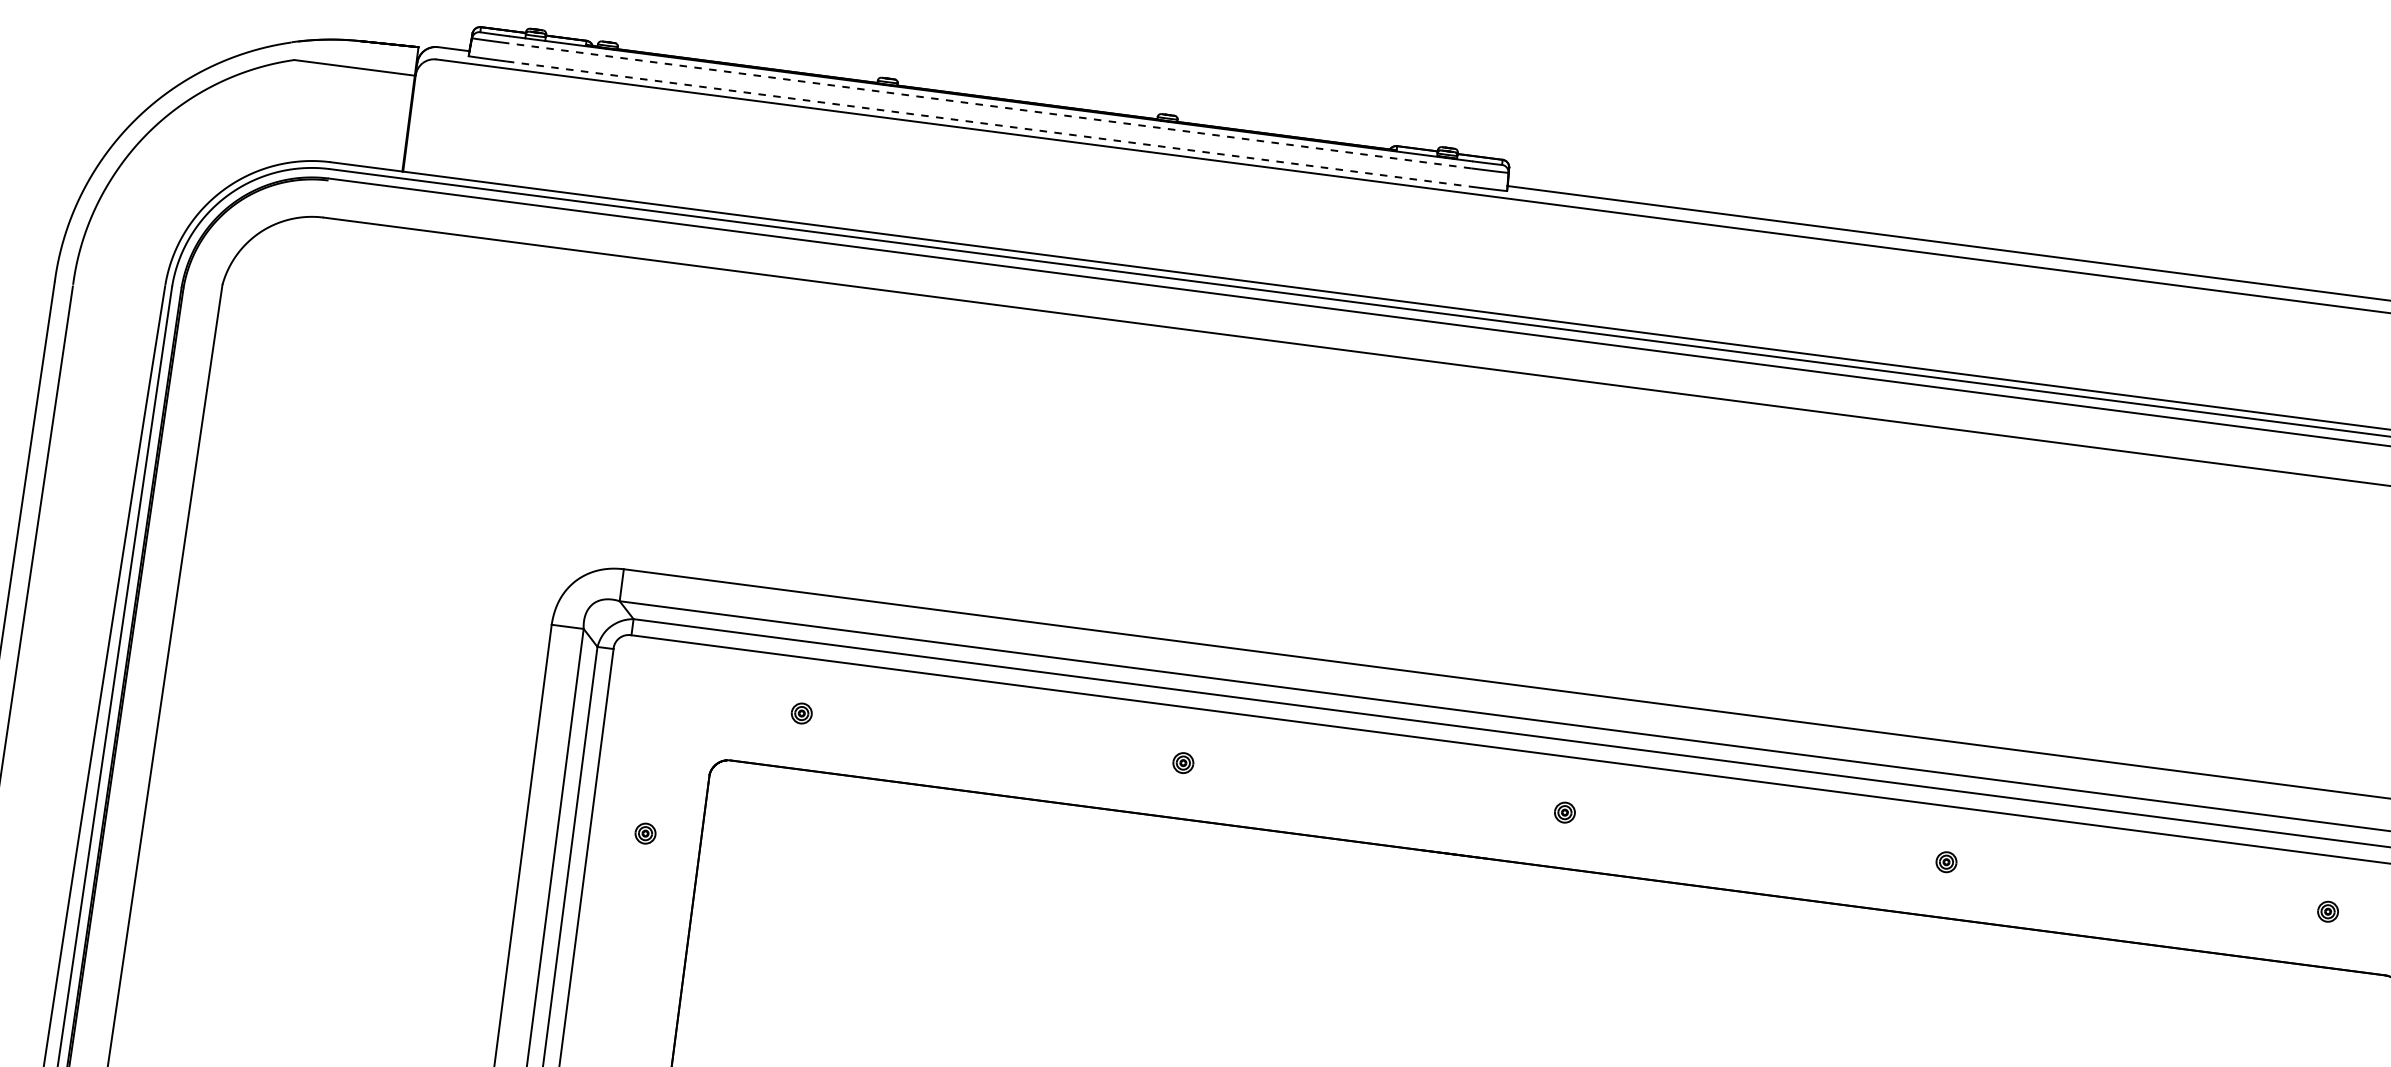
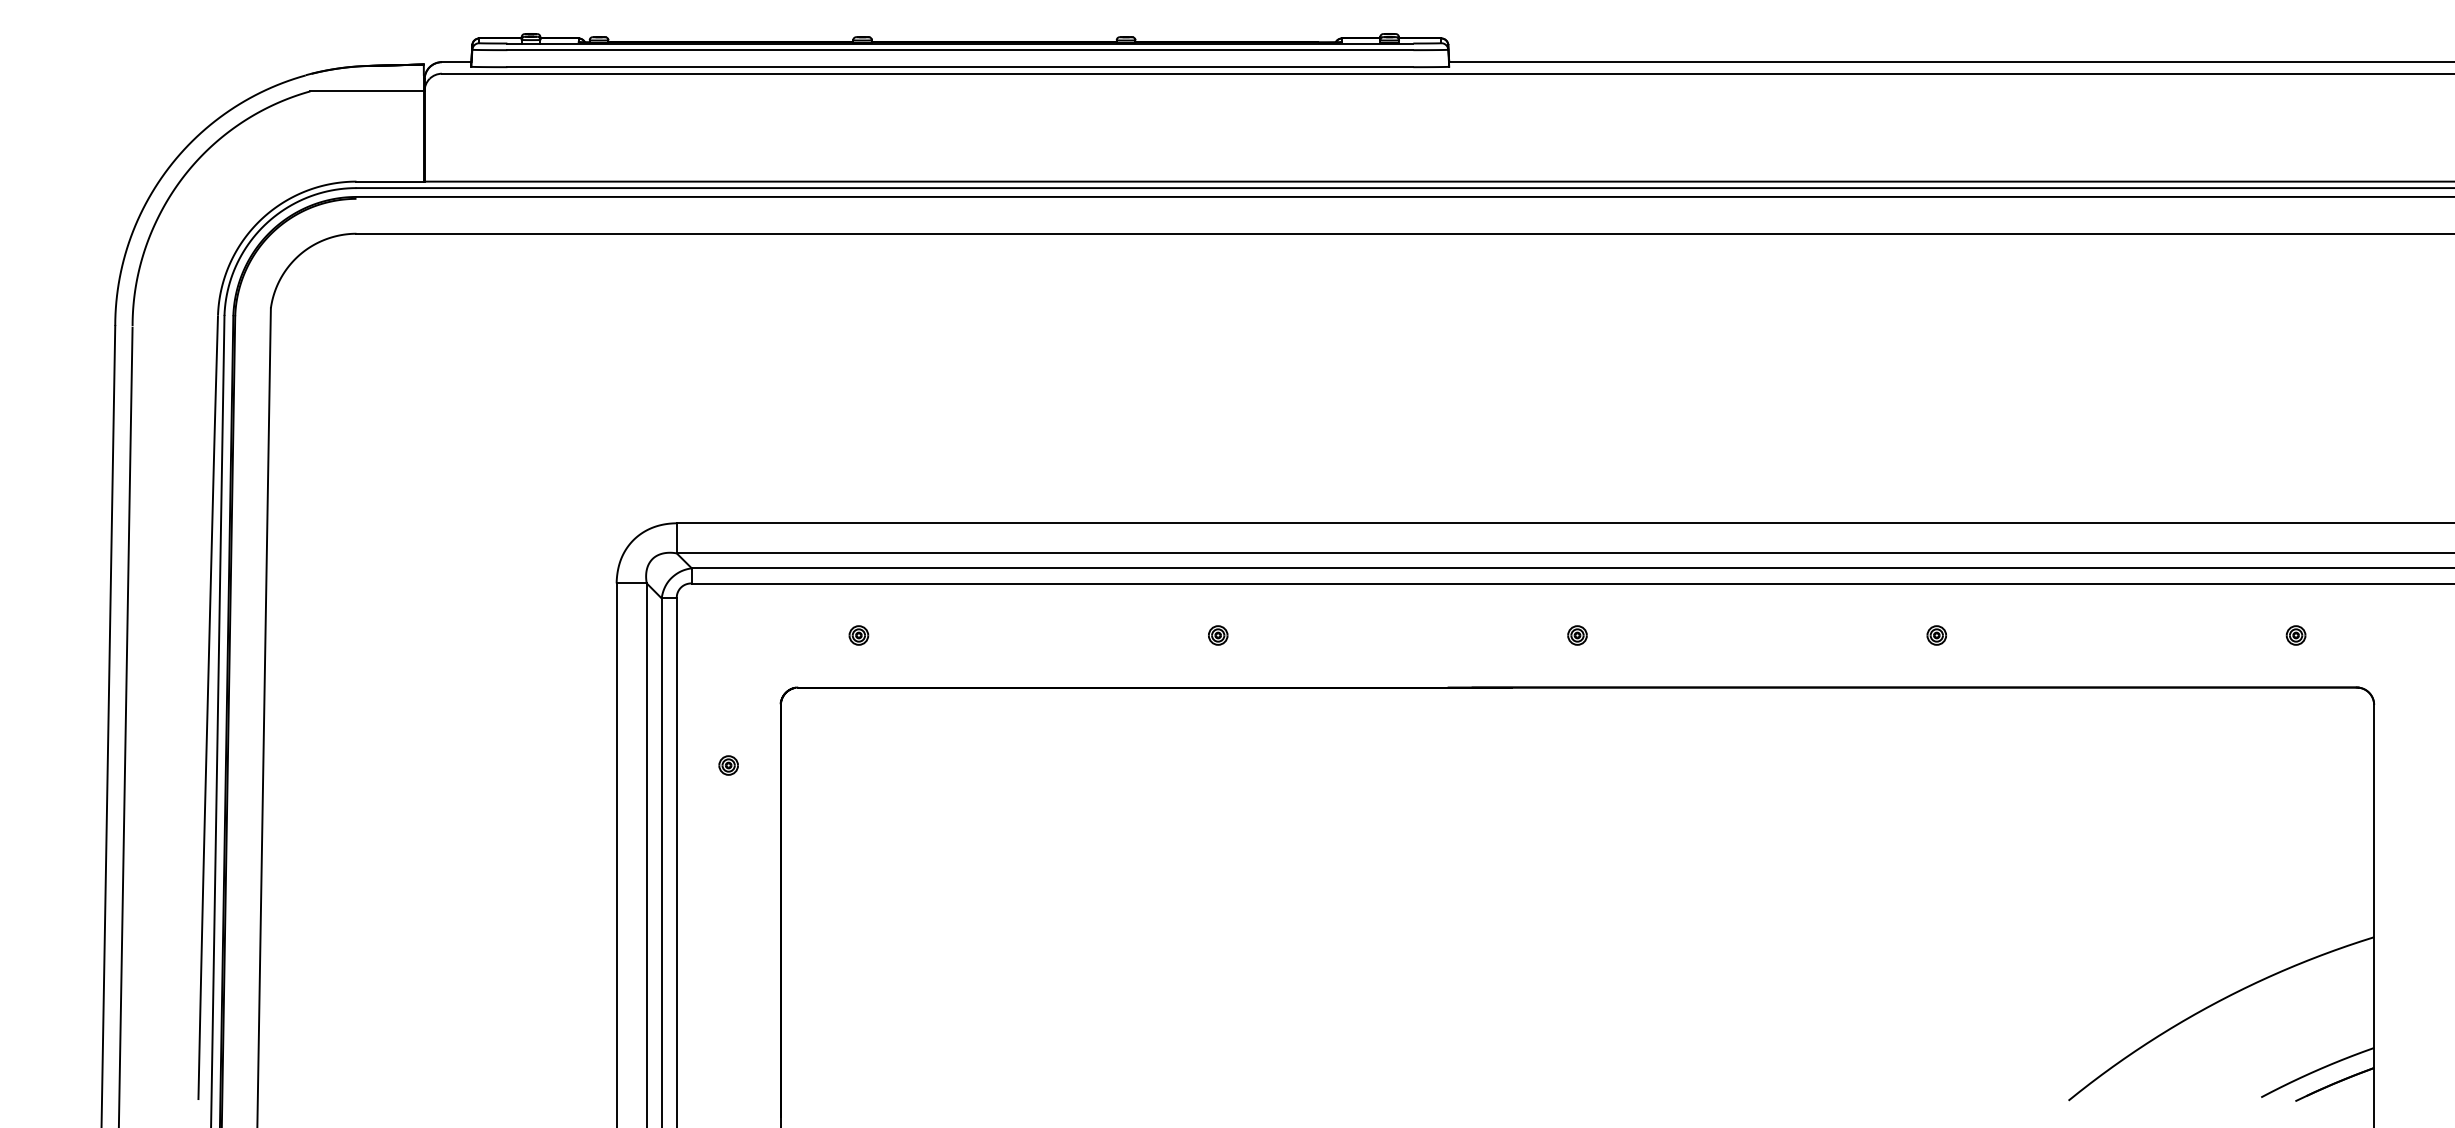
line: (990, 106) -> (960, 50), dashed -> solid
line: (988, 124) -> (960, 67), dashed -> solid

